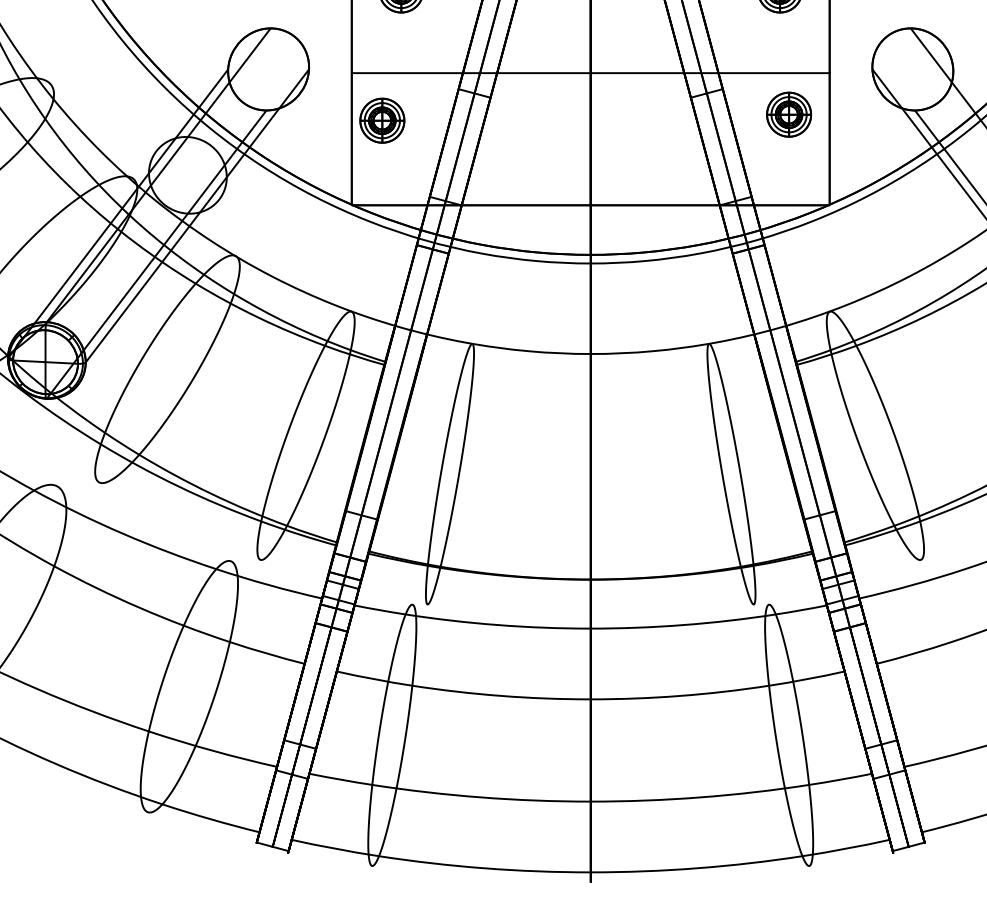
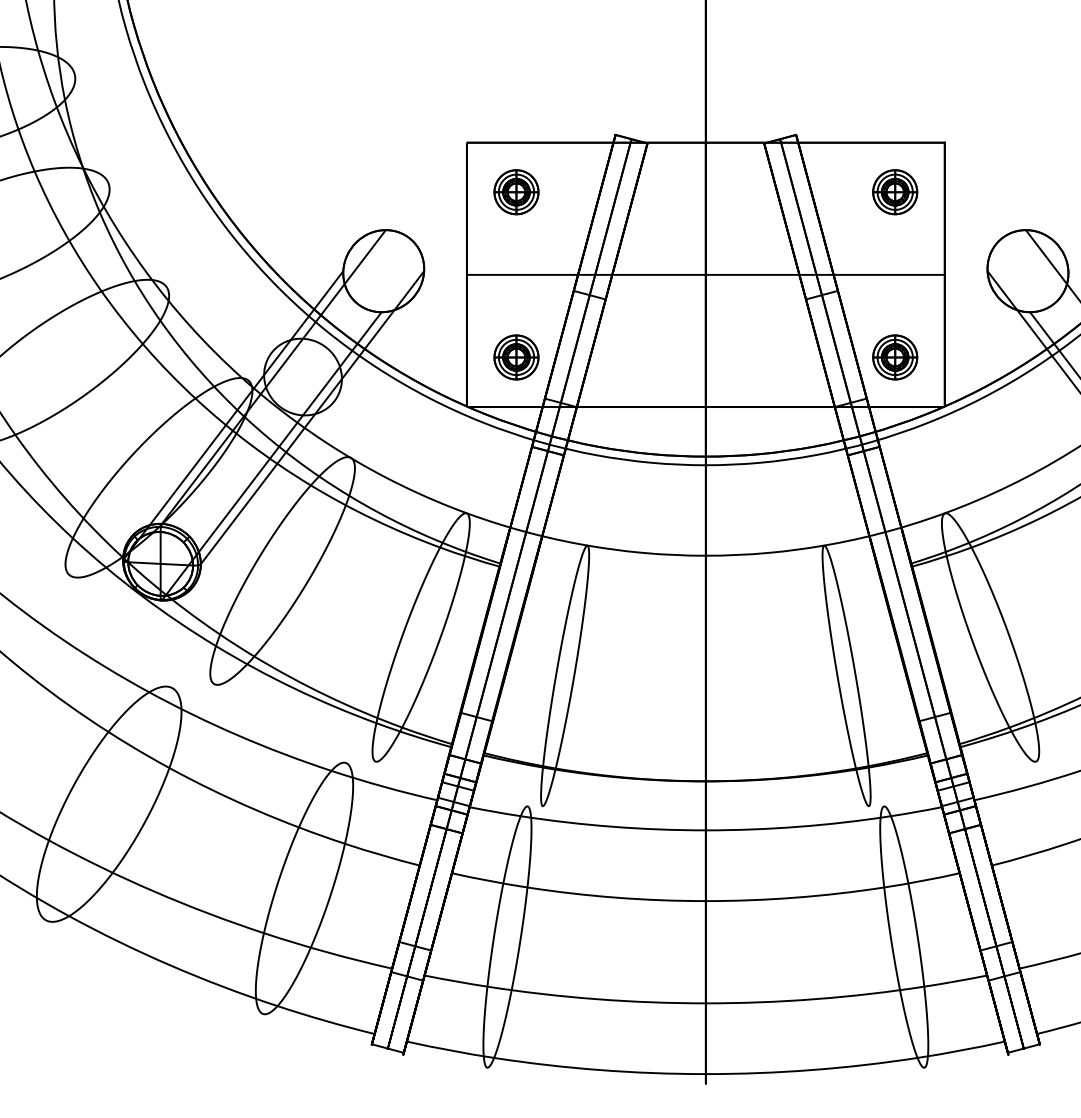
part: (789, 114) -> (895, 357), moved
part: (382, 120) -> (516, 357), moved

